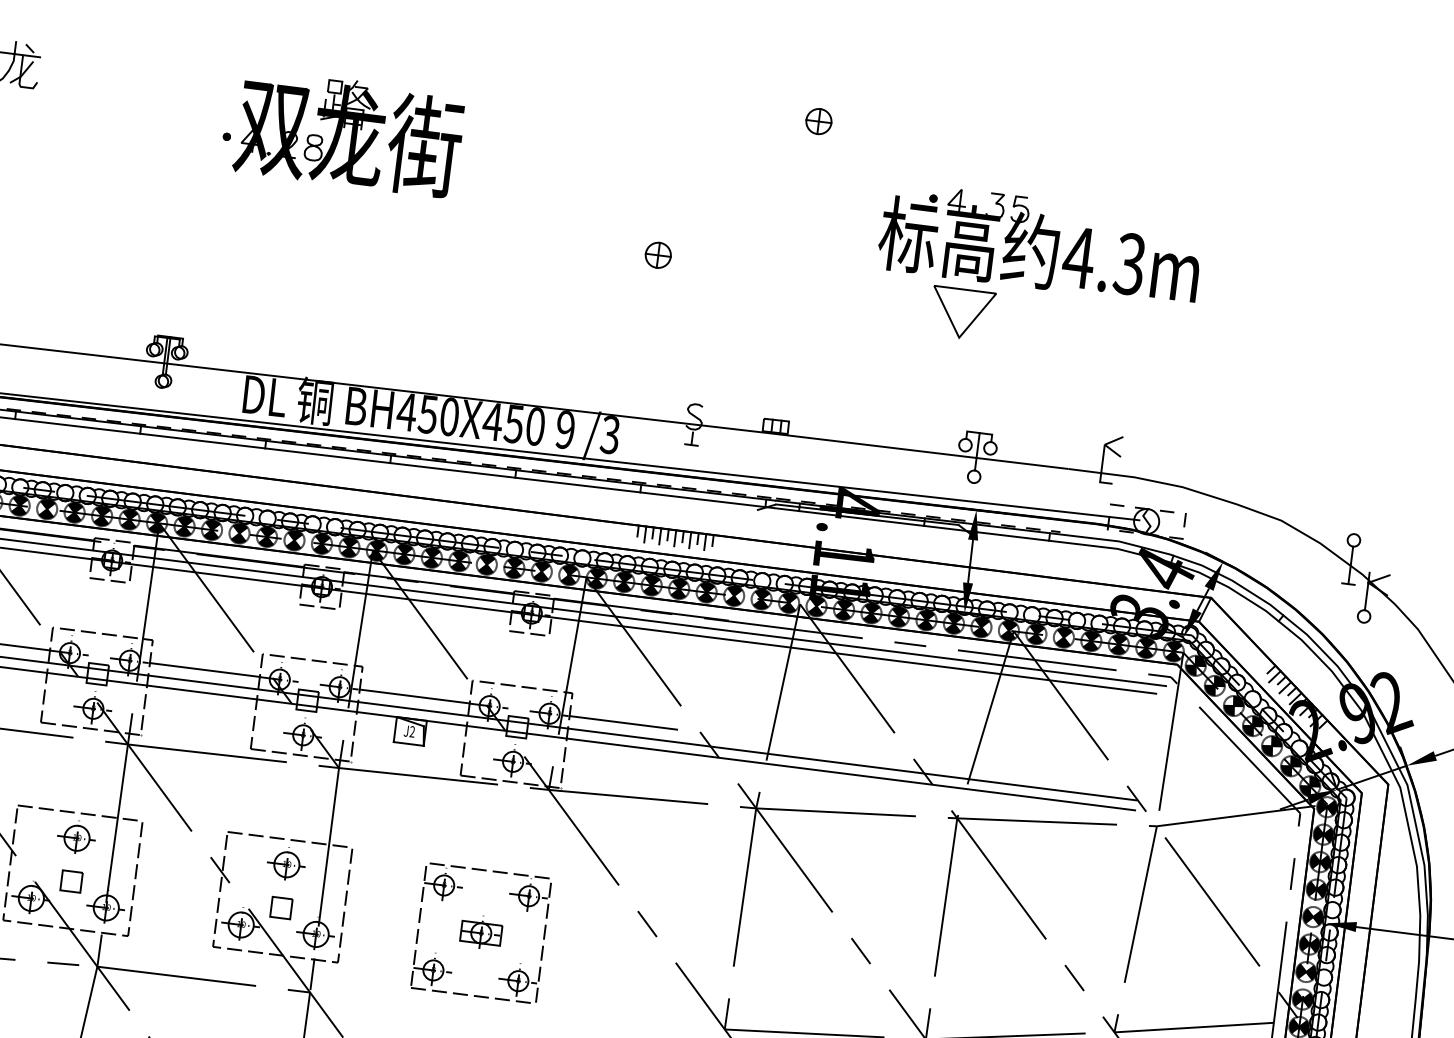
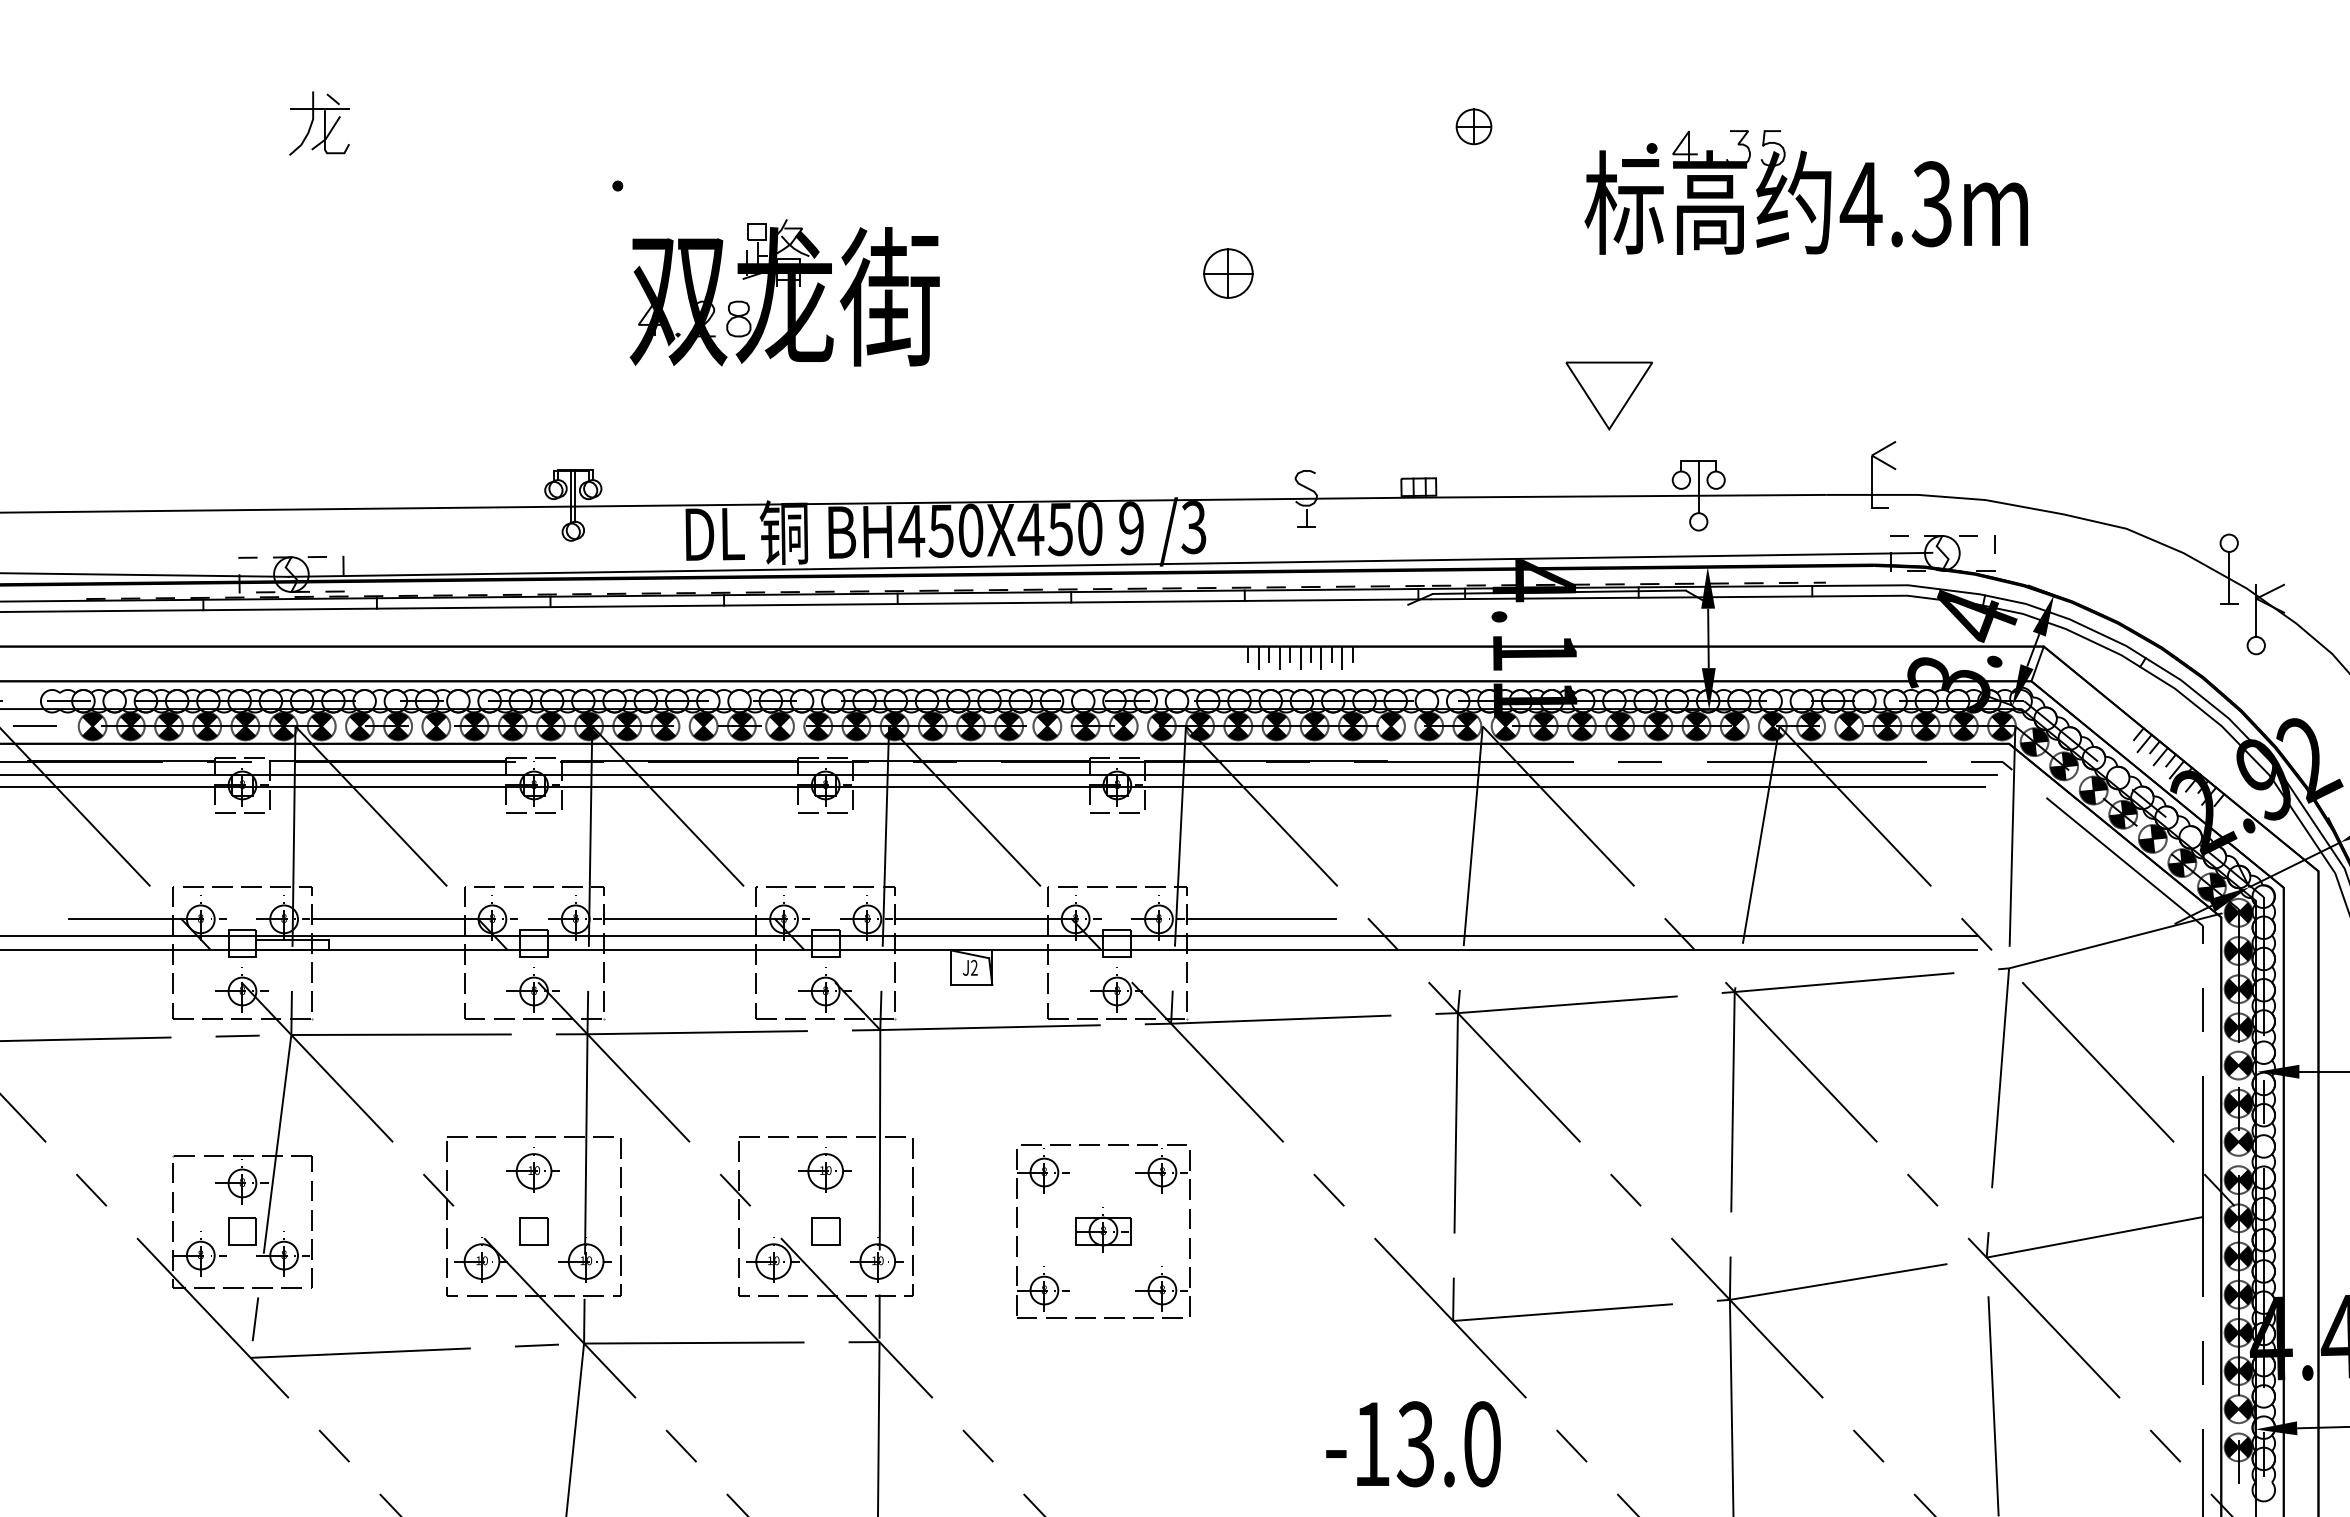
part: (818, 121) -> (1473, 126), moved
part: (349, 132) -> (784, 292), moved
part: (1039, 244) -> (1805, 192), moved
part: (658, 255) -> (1228, 273), size x1.4
part: (961, 313) -> (1608, 395), moved

